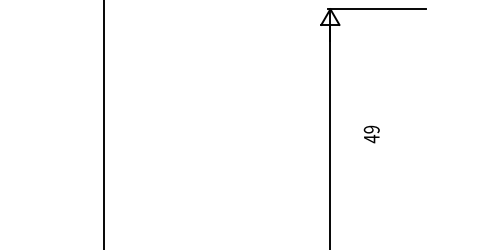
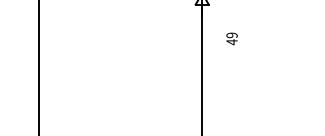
text: (371, 134) -> (231, 38), moved

